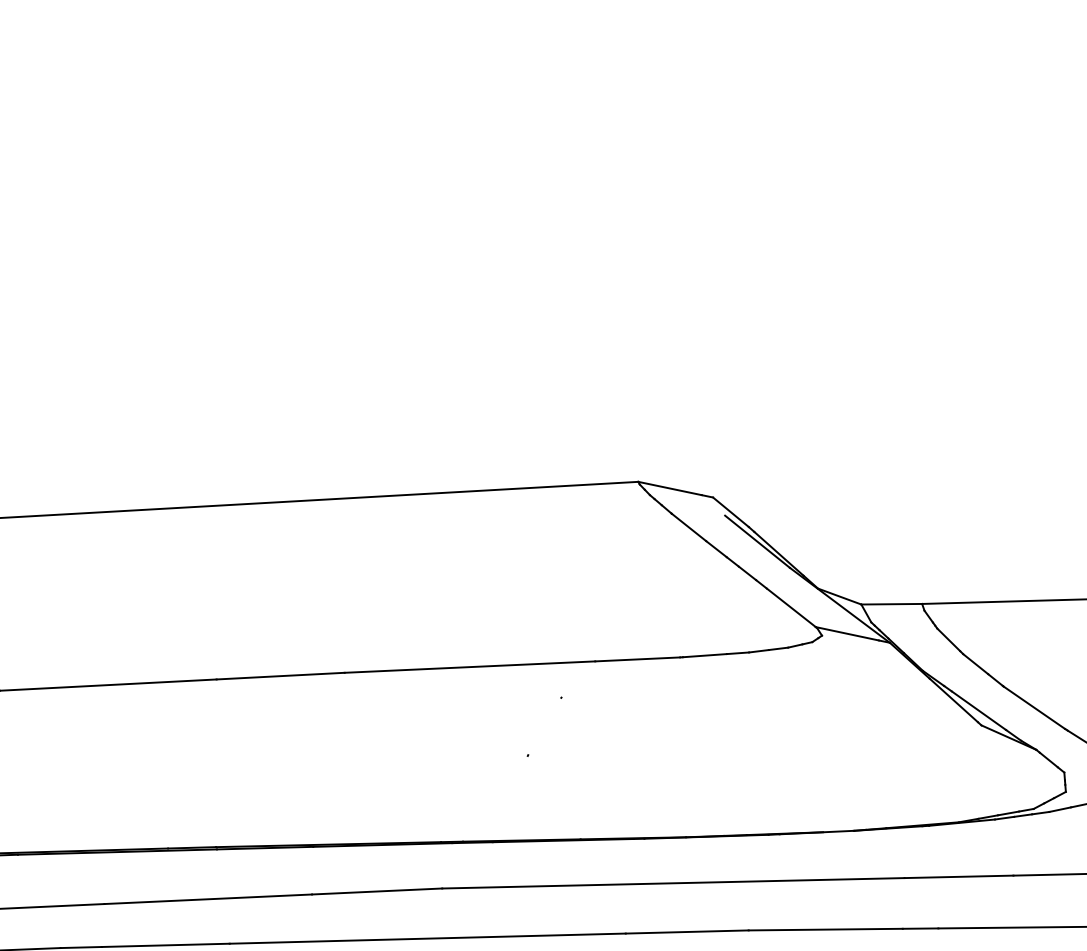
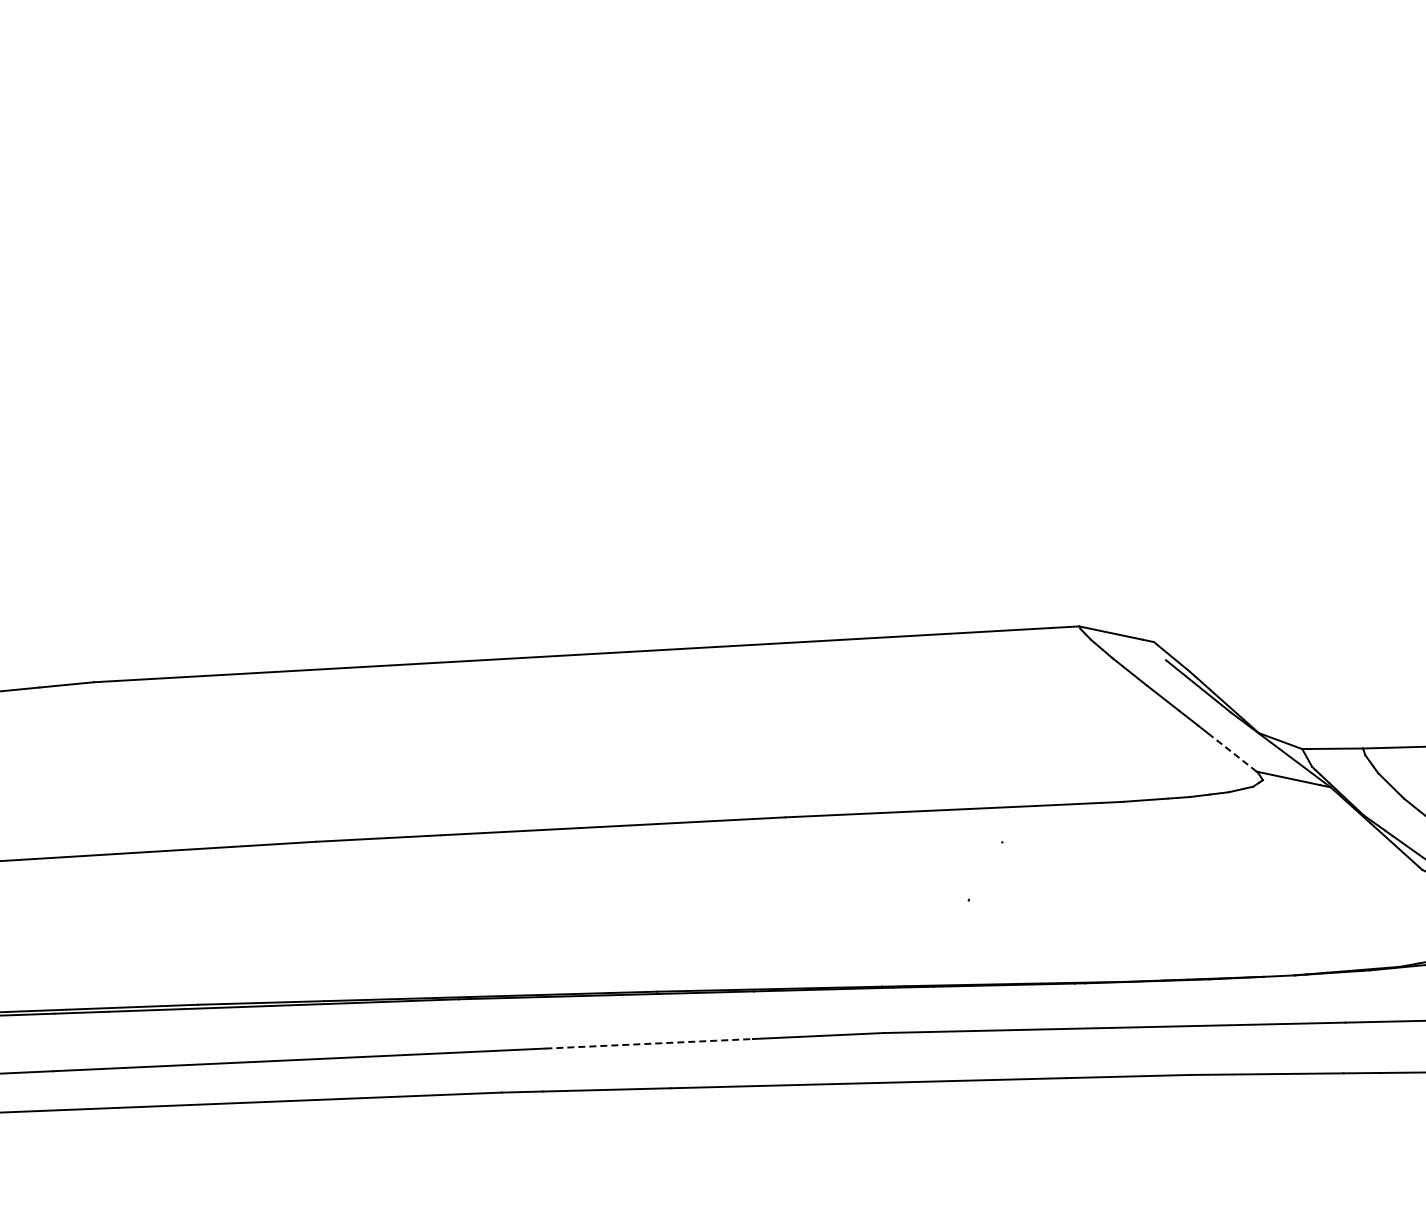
line: (790, 607) -> (1231, 752), solid -> dashed
line: (208, 898) -> (649, 1043), solid -> dashed

